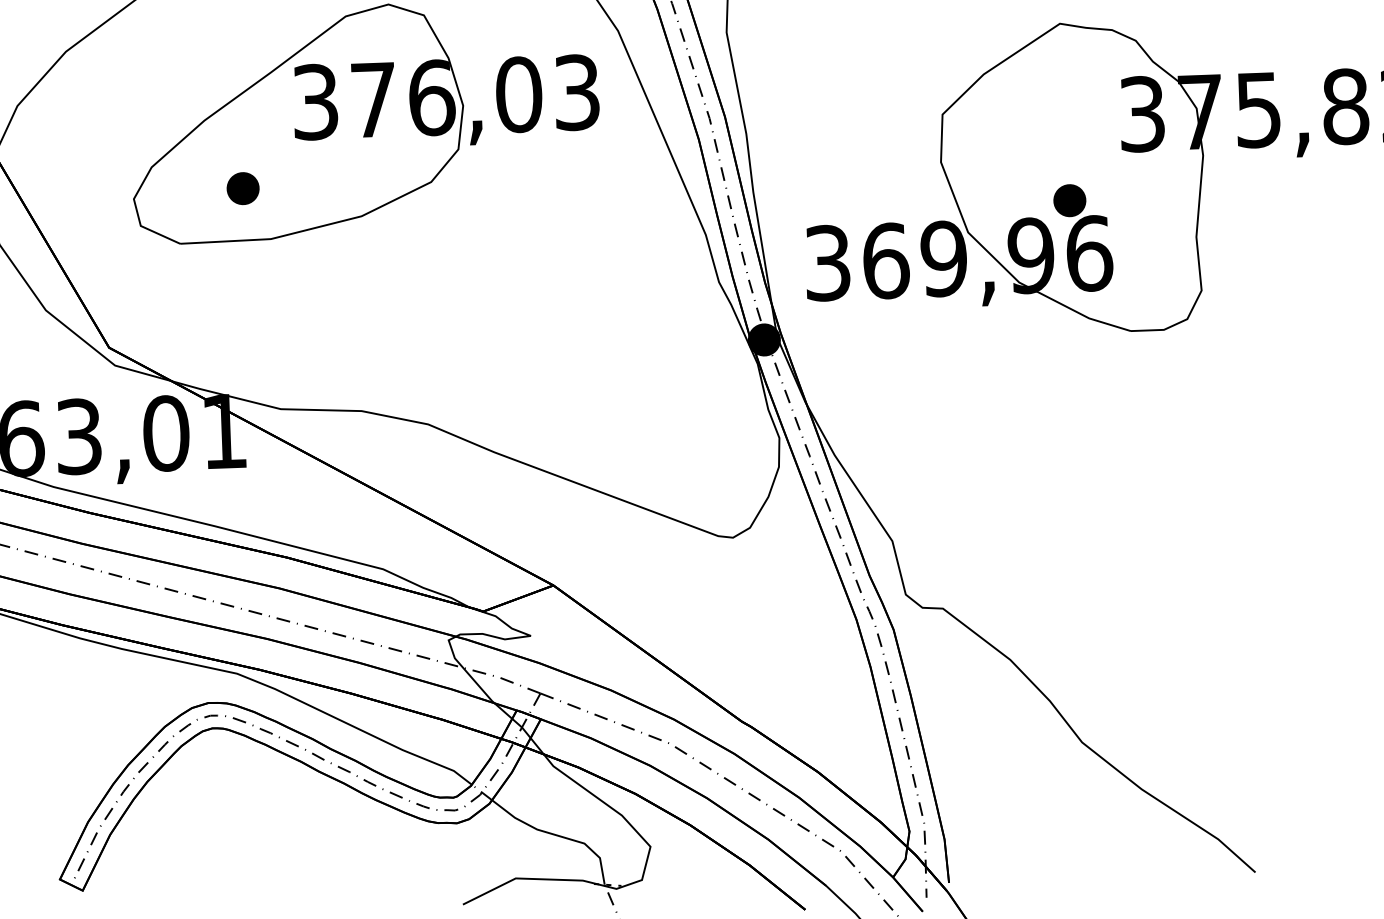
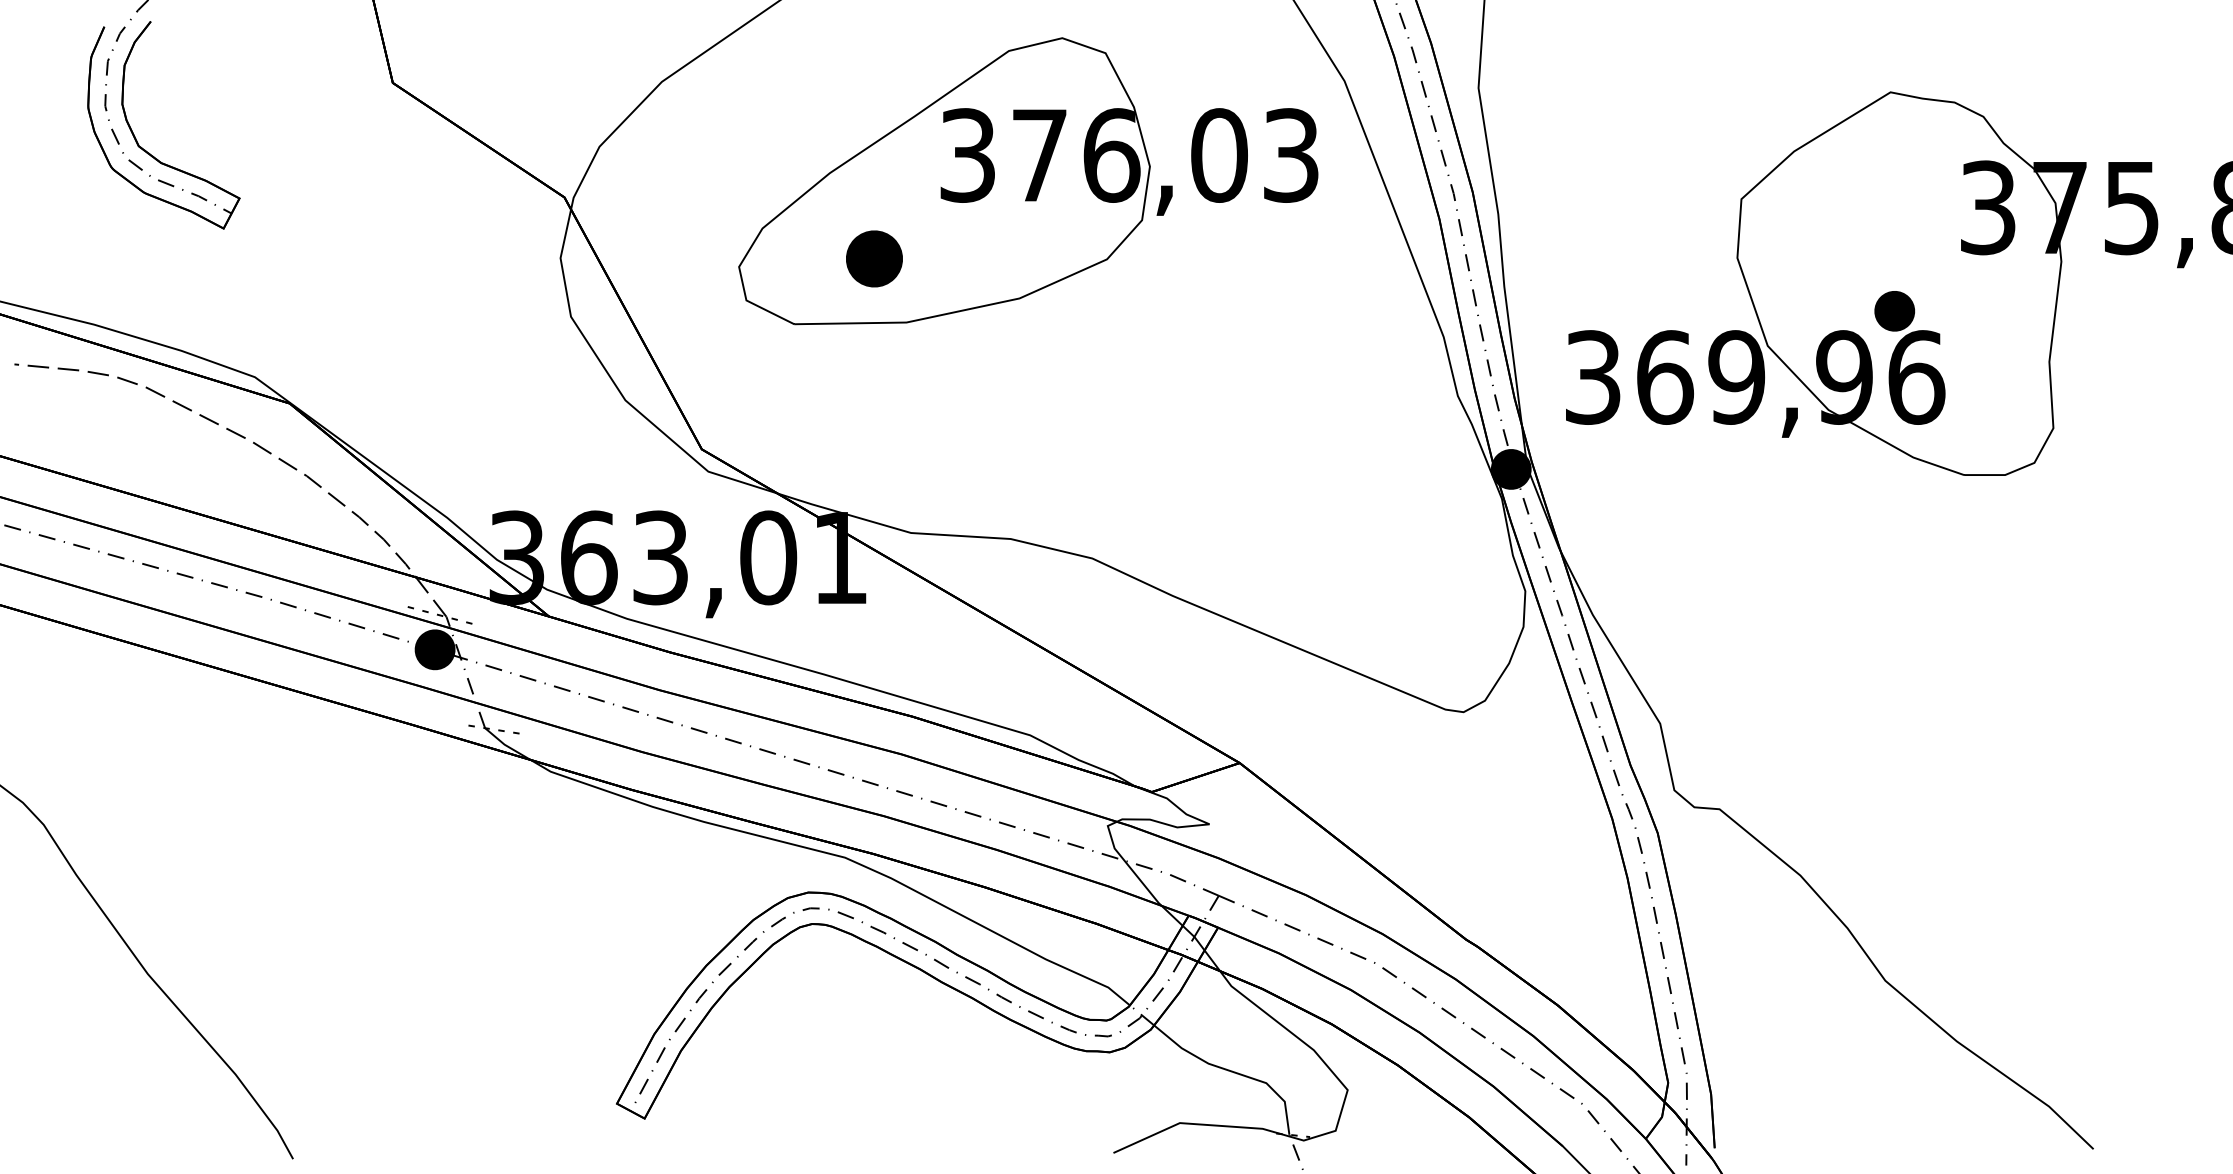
part: (243, 188) -> (874, 258), size x1.4

